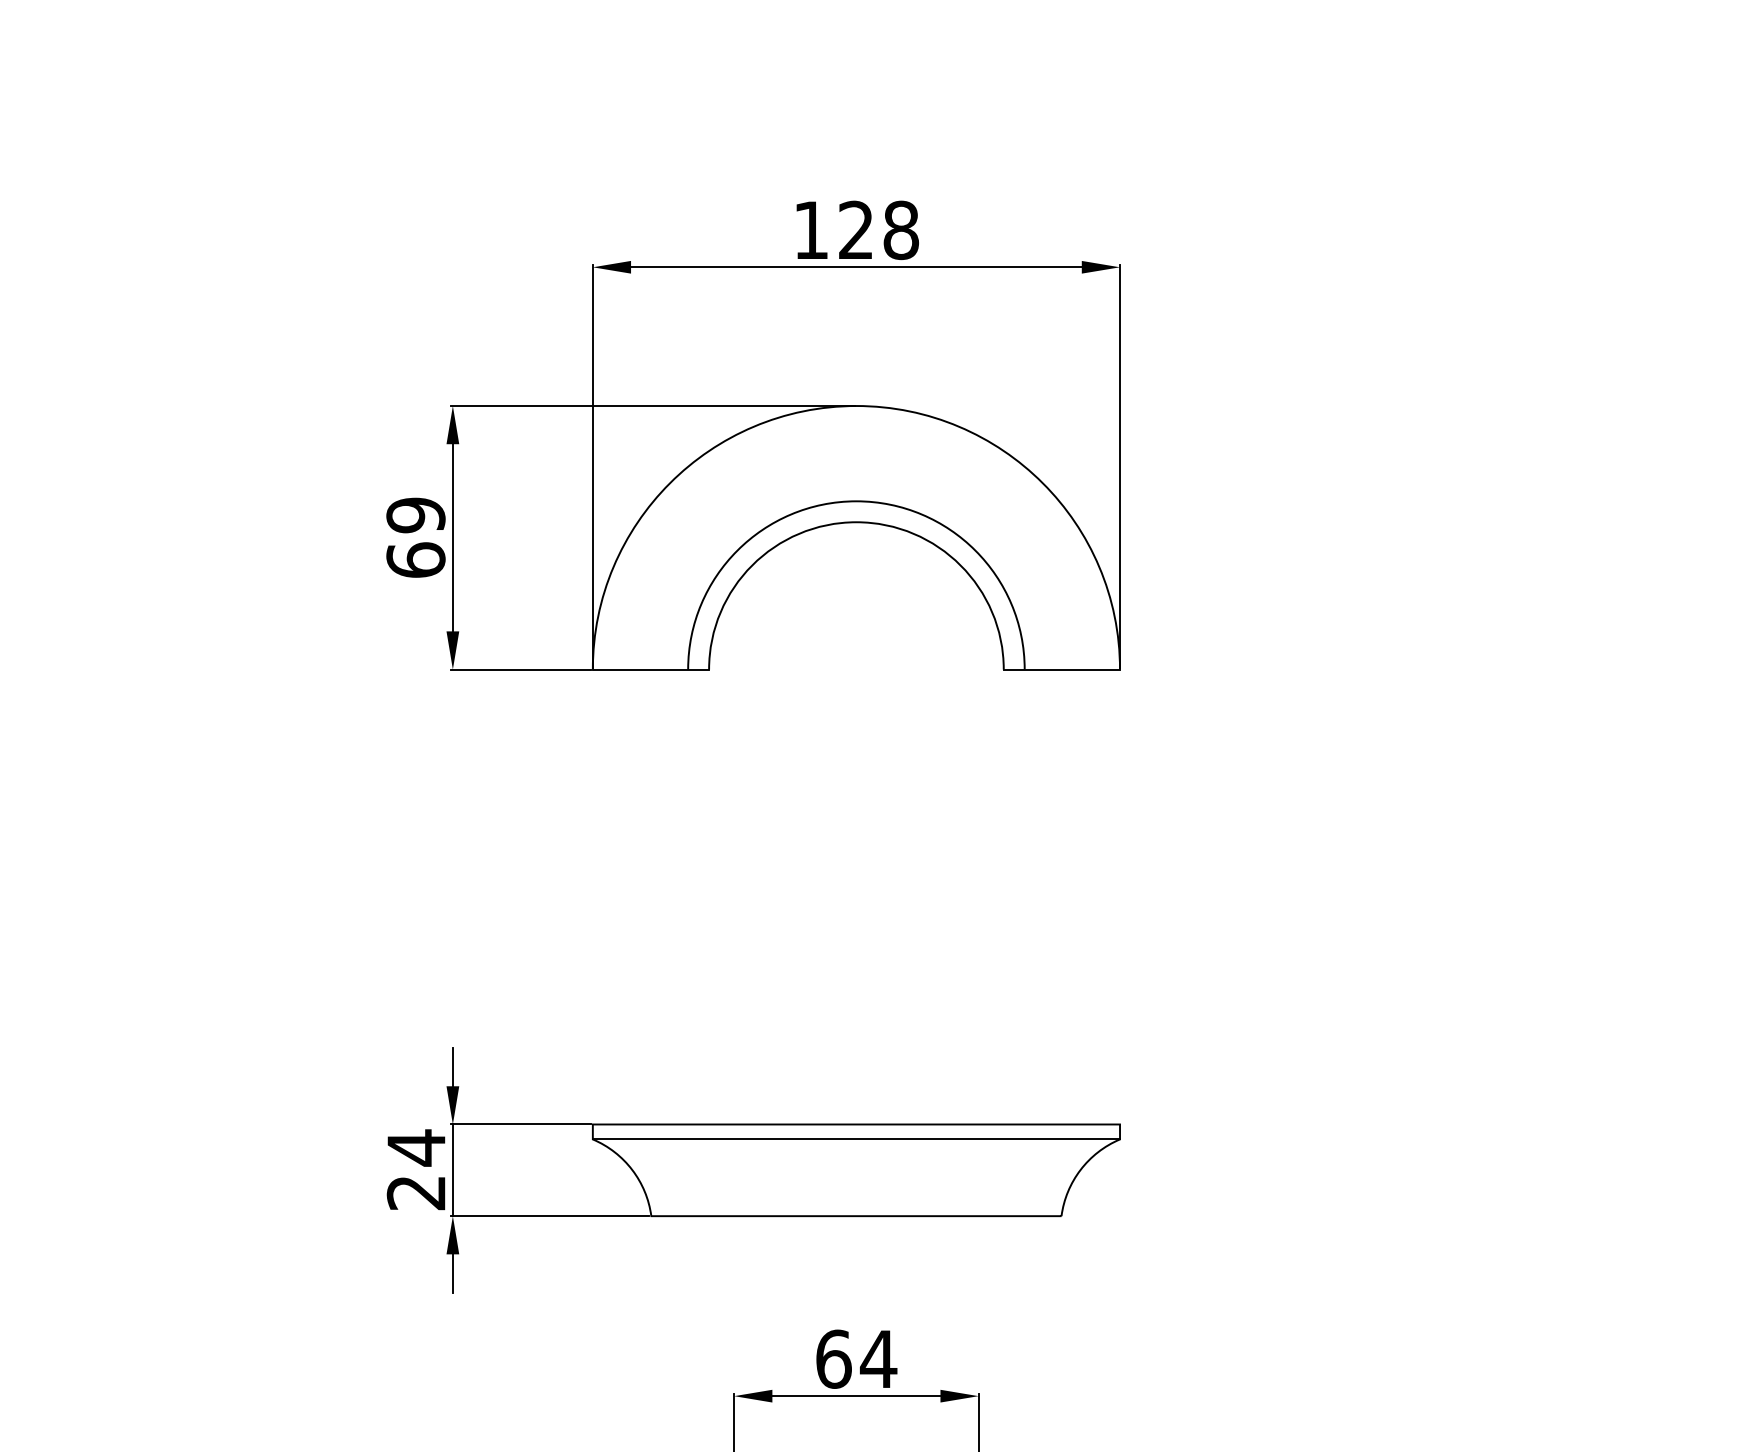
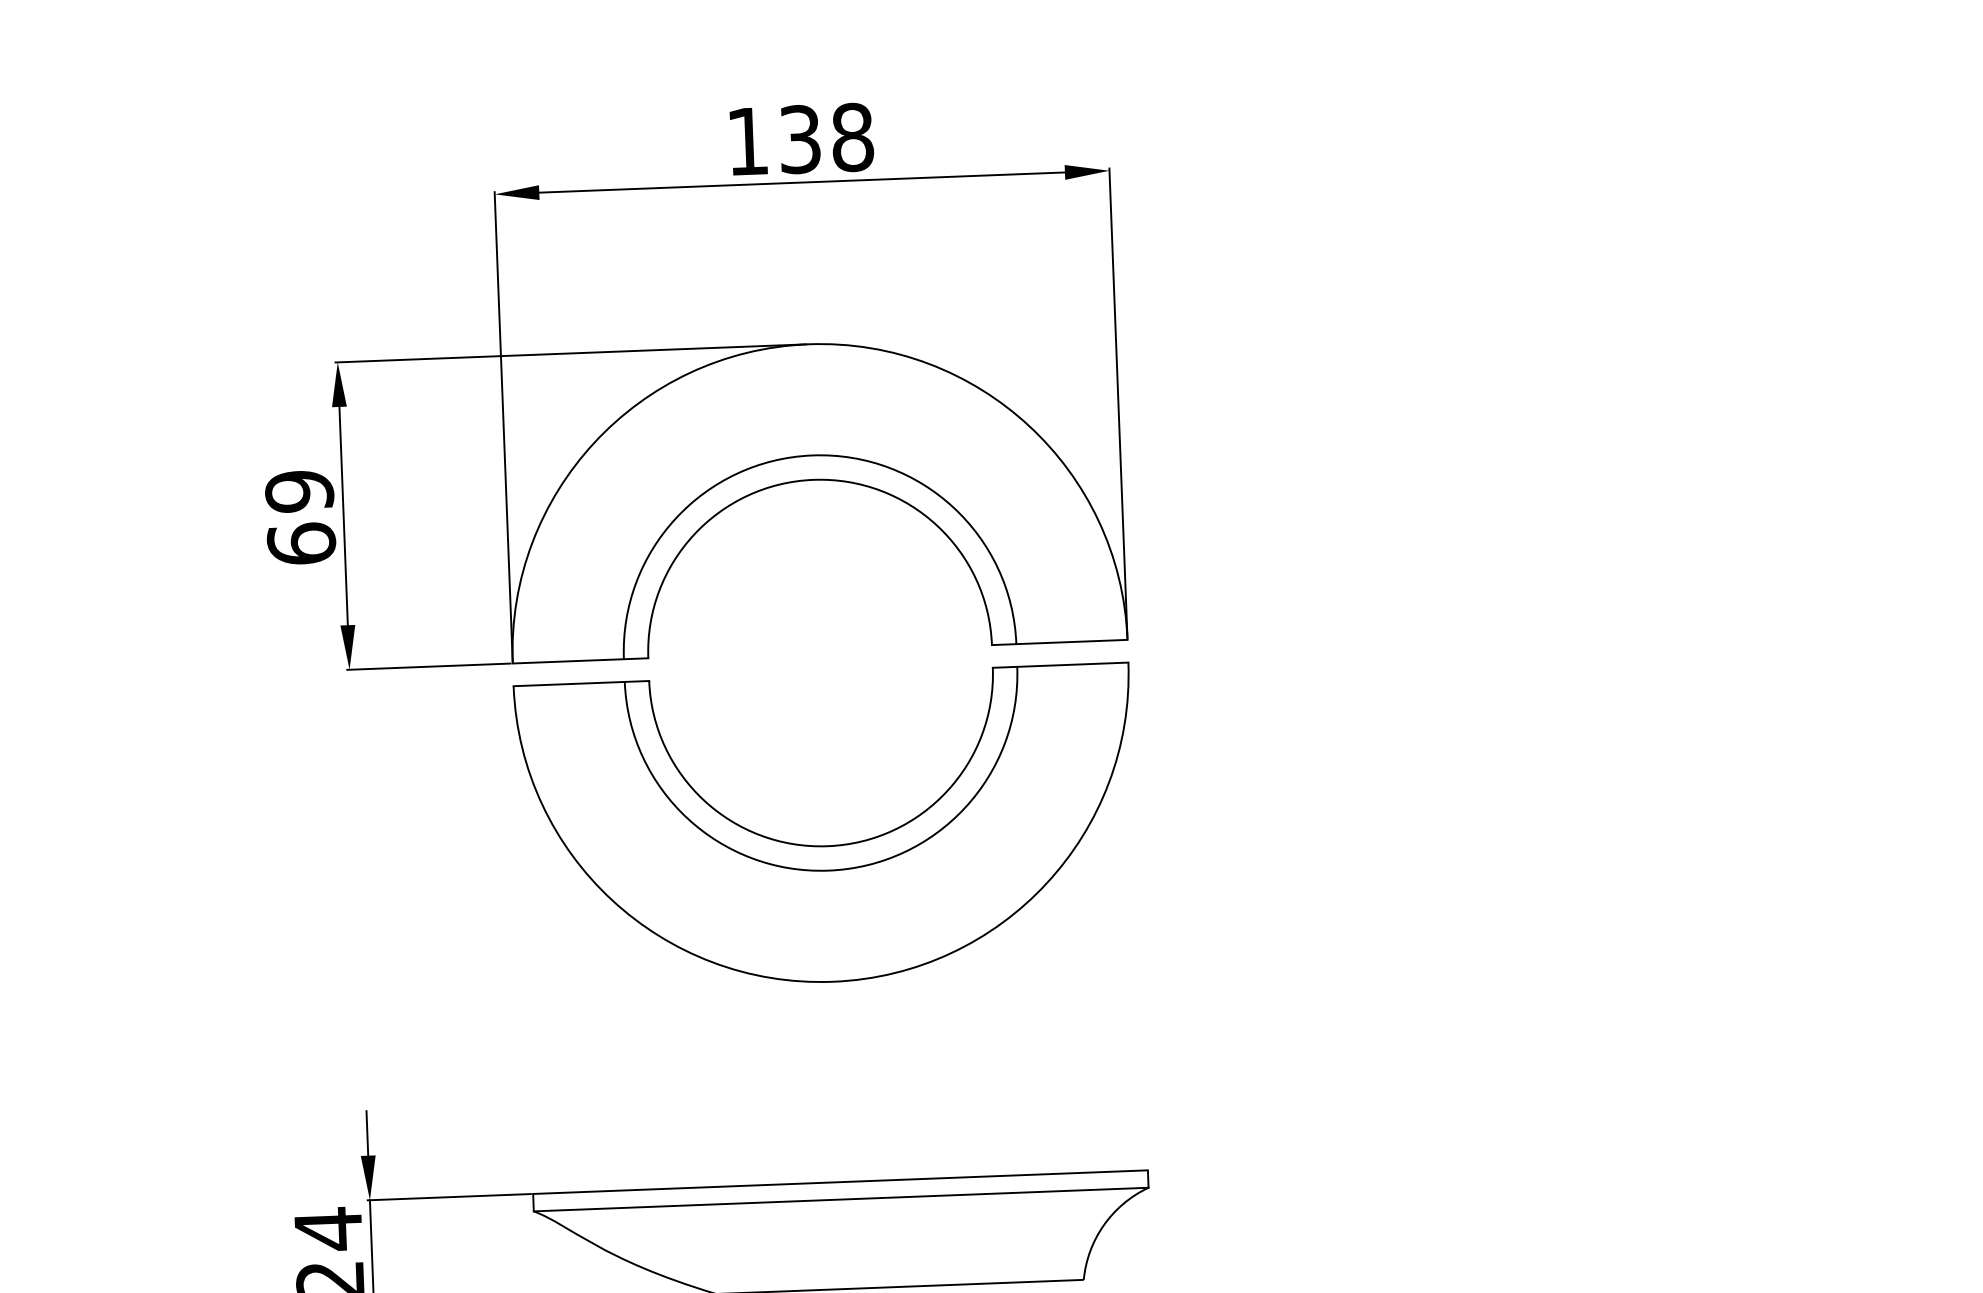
text: (856, 230) -> (800, 139), 128 -> 138
part: (856, 835) -> (827, 845), added

